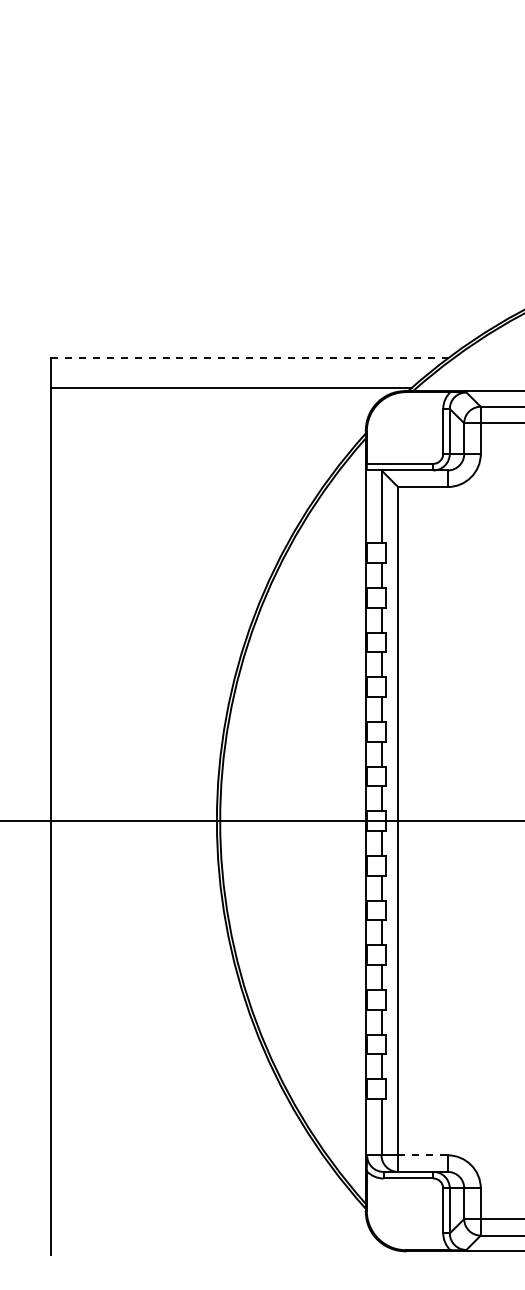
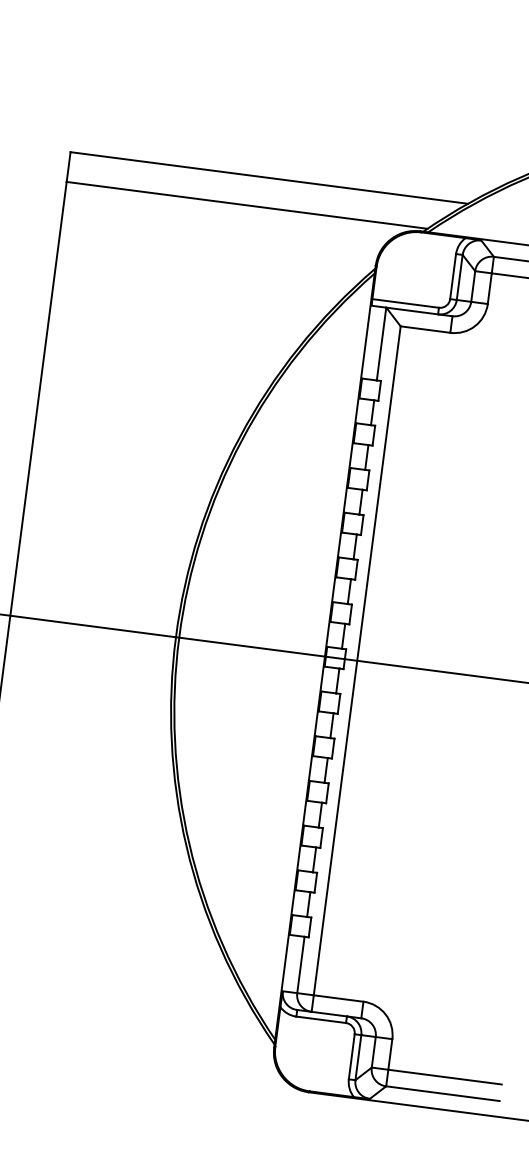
line: (249, 357) -> (268, 177), dashed -> solid
line: (422, 1155) -> (338, 998), dashed -> solid

